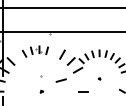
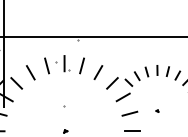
part: (35, 51) -> (55, 67), size x1.43
line: (60, 80) -> (128, 113), moved

